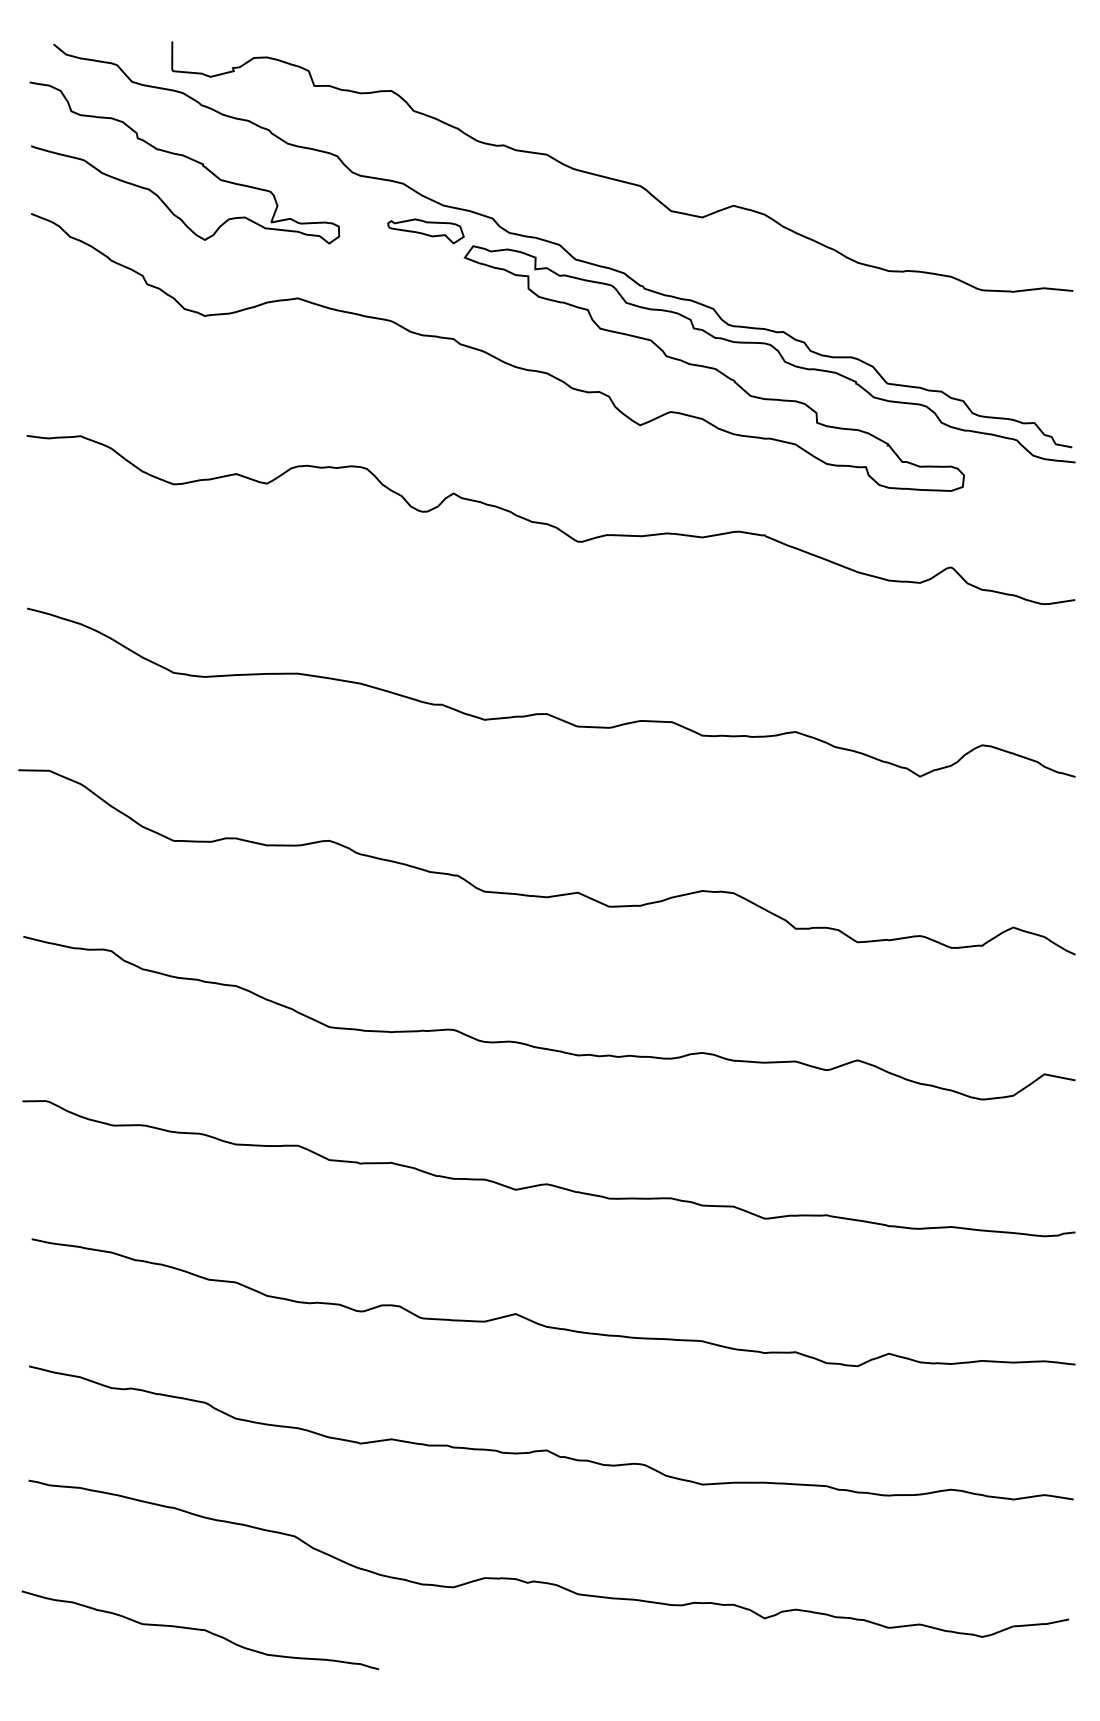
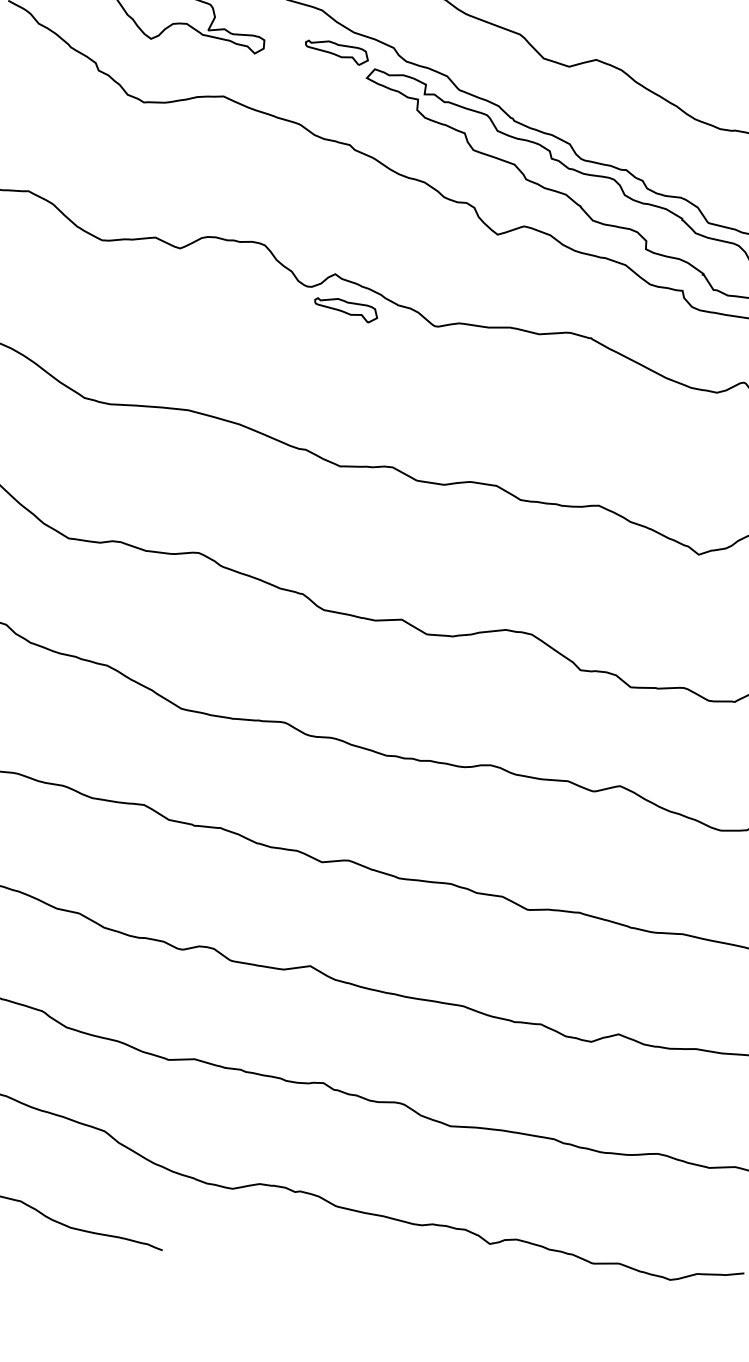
part: (470, 533) -> (345, 309), added

